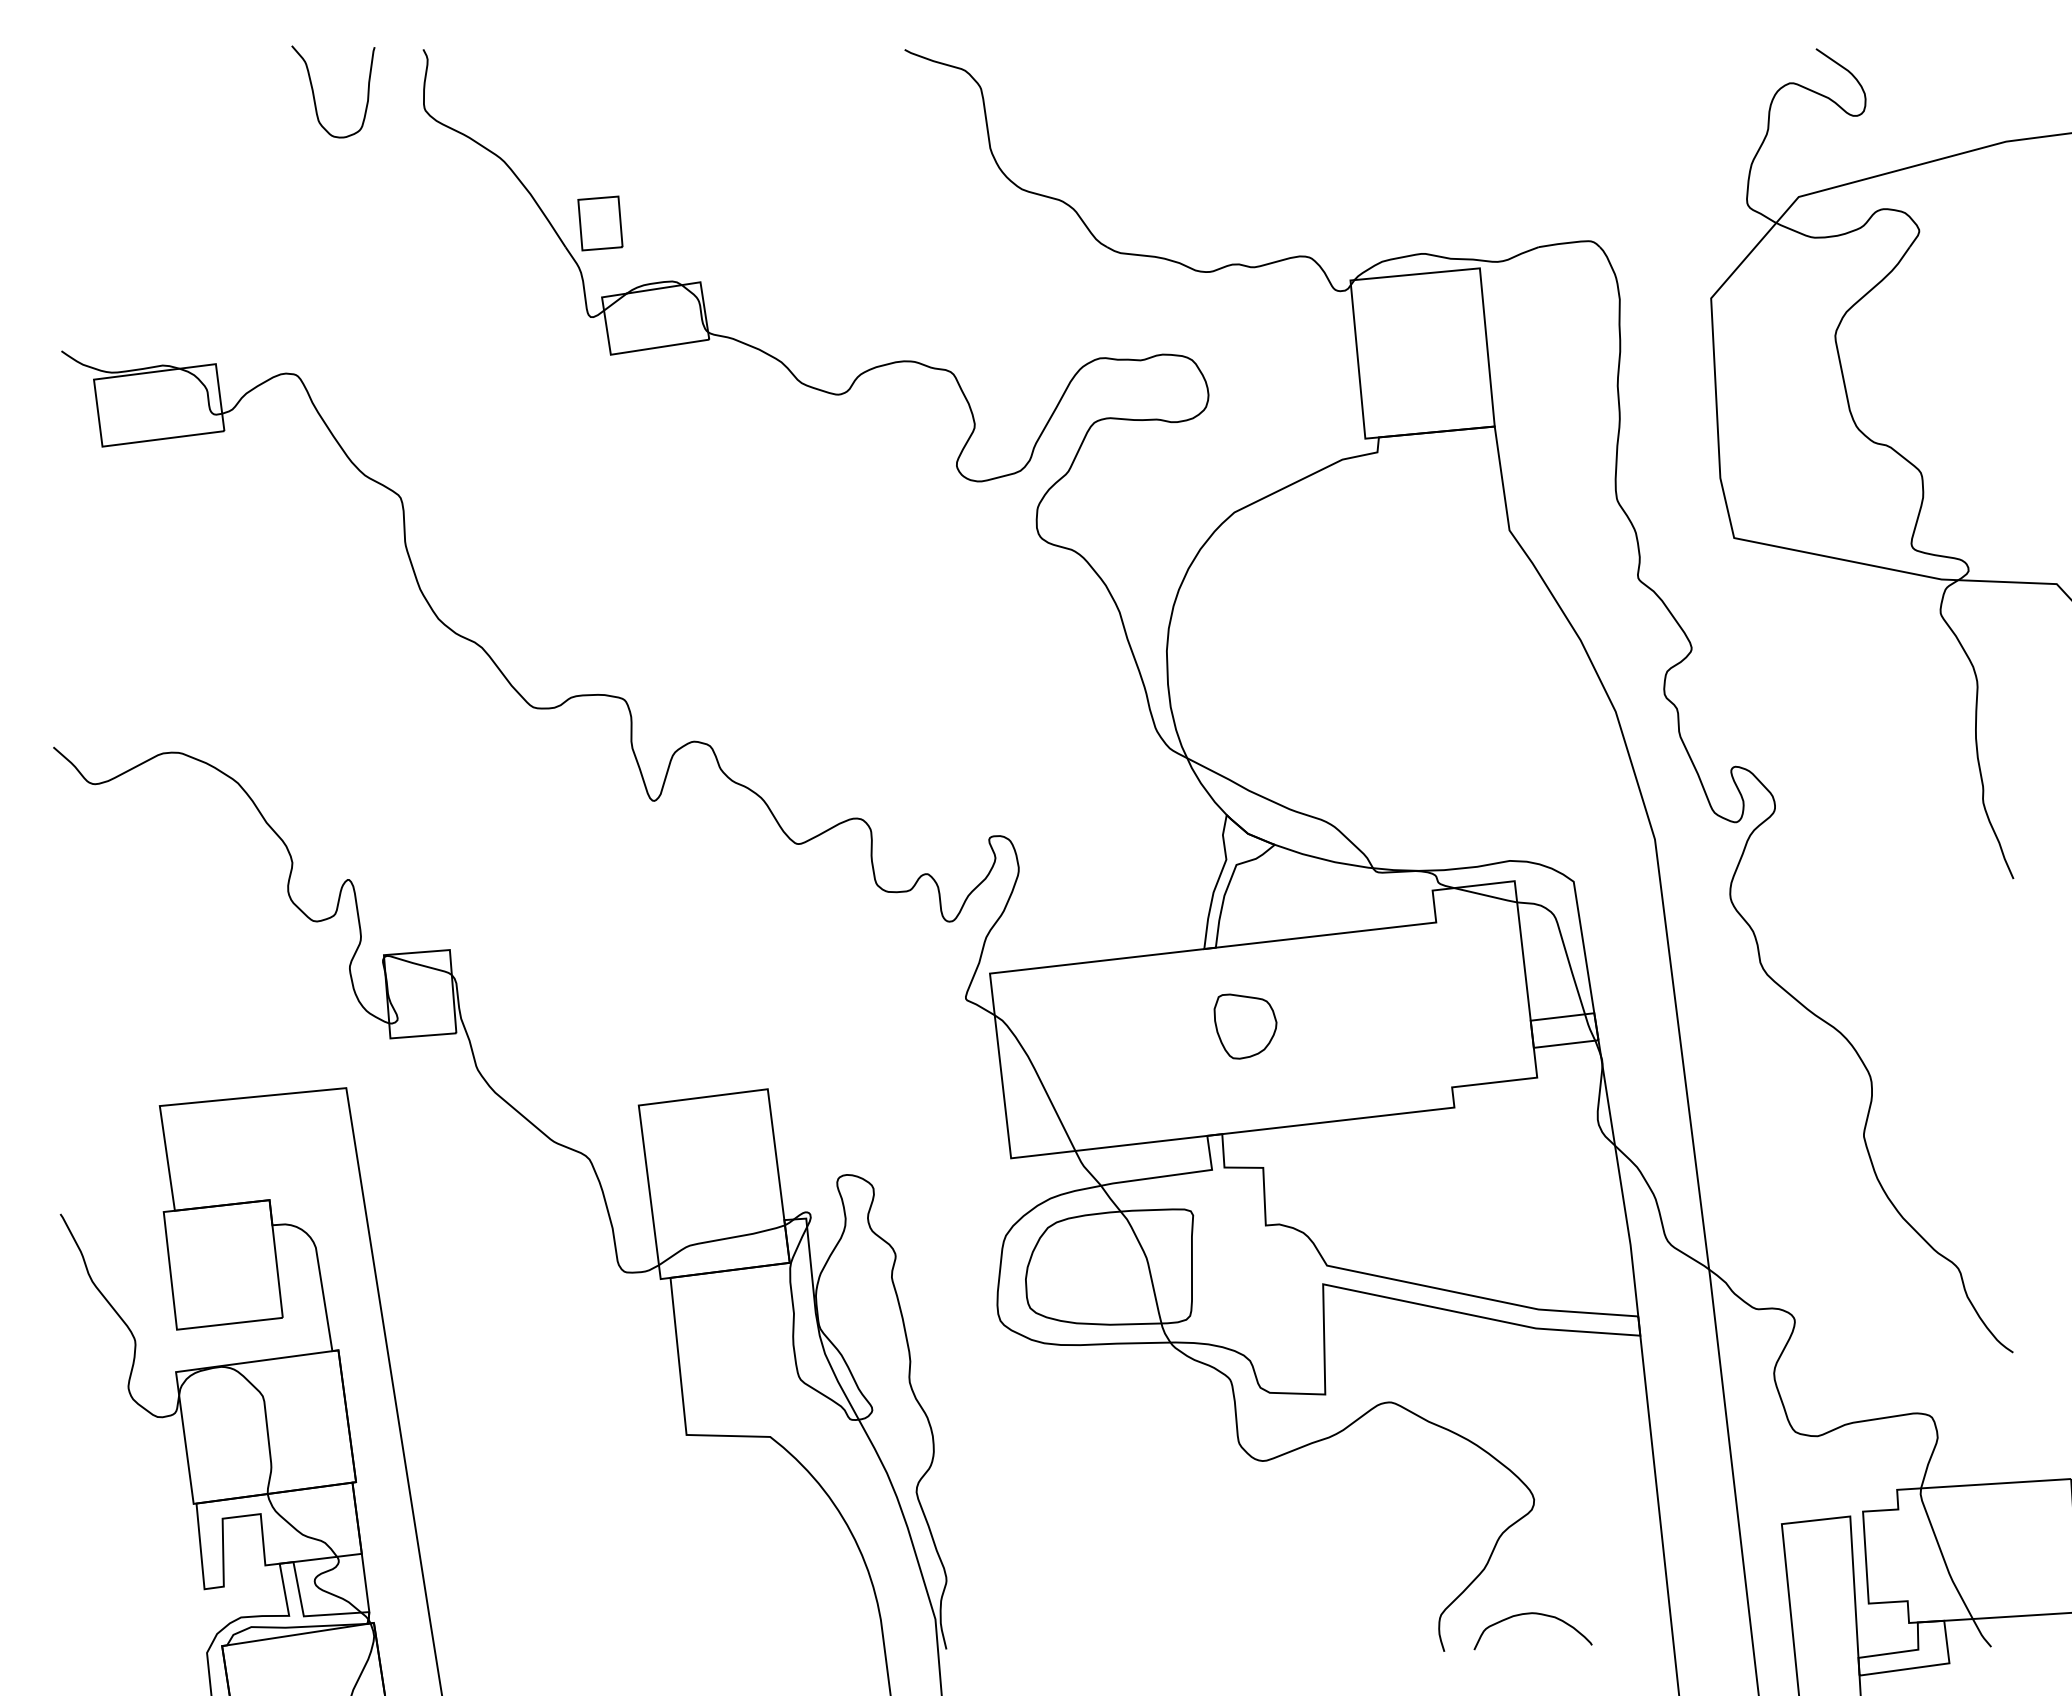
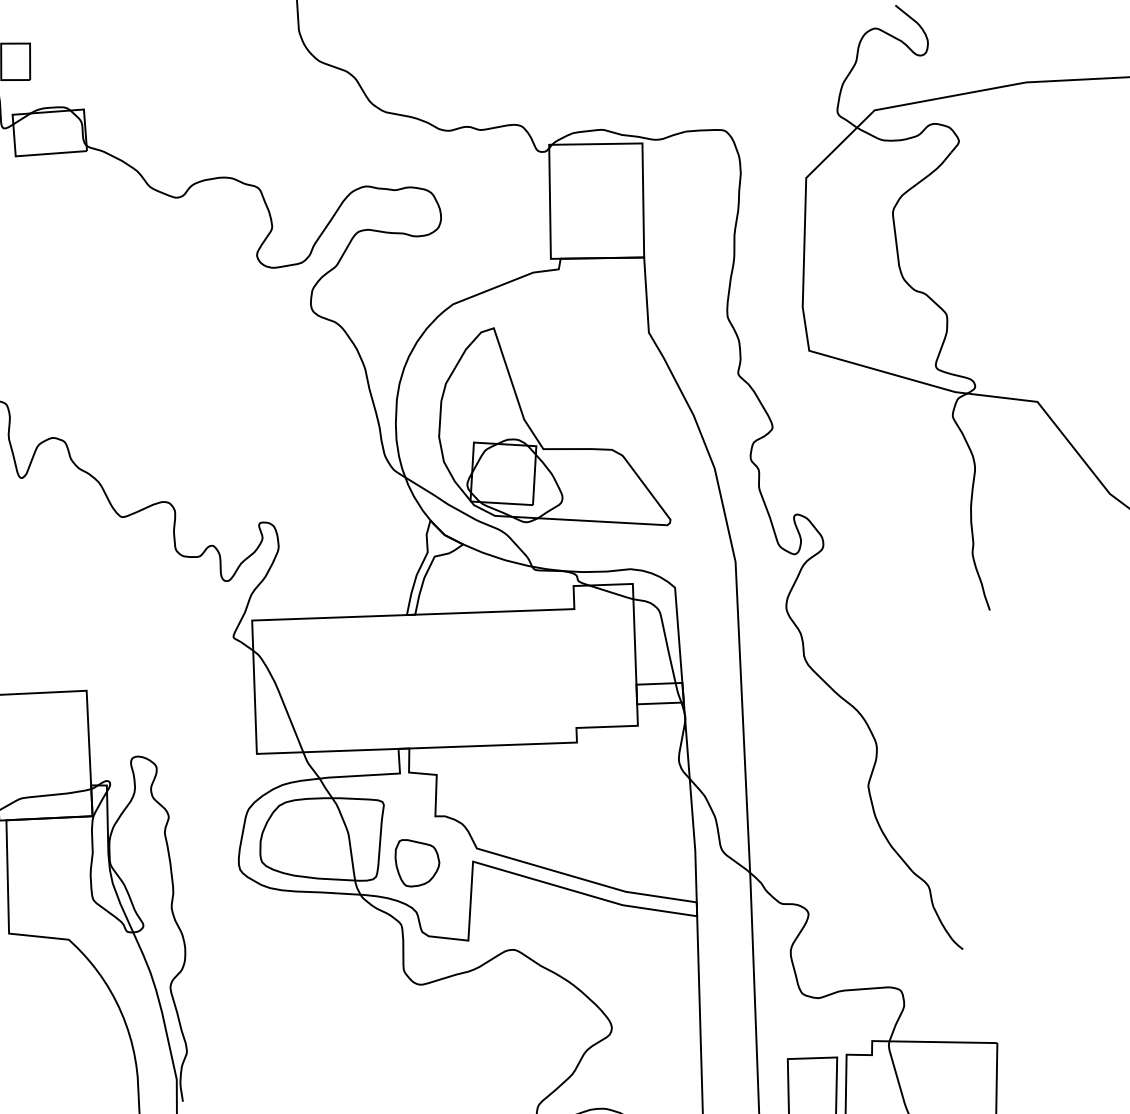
part: (1399, 700) -> (560, 448), added
part: (1245, 1026) -> (416, 863), moved

